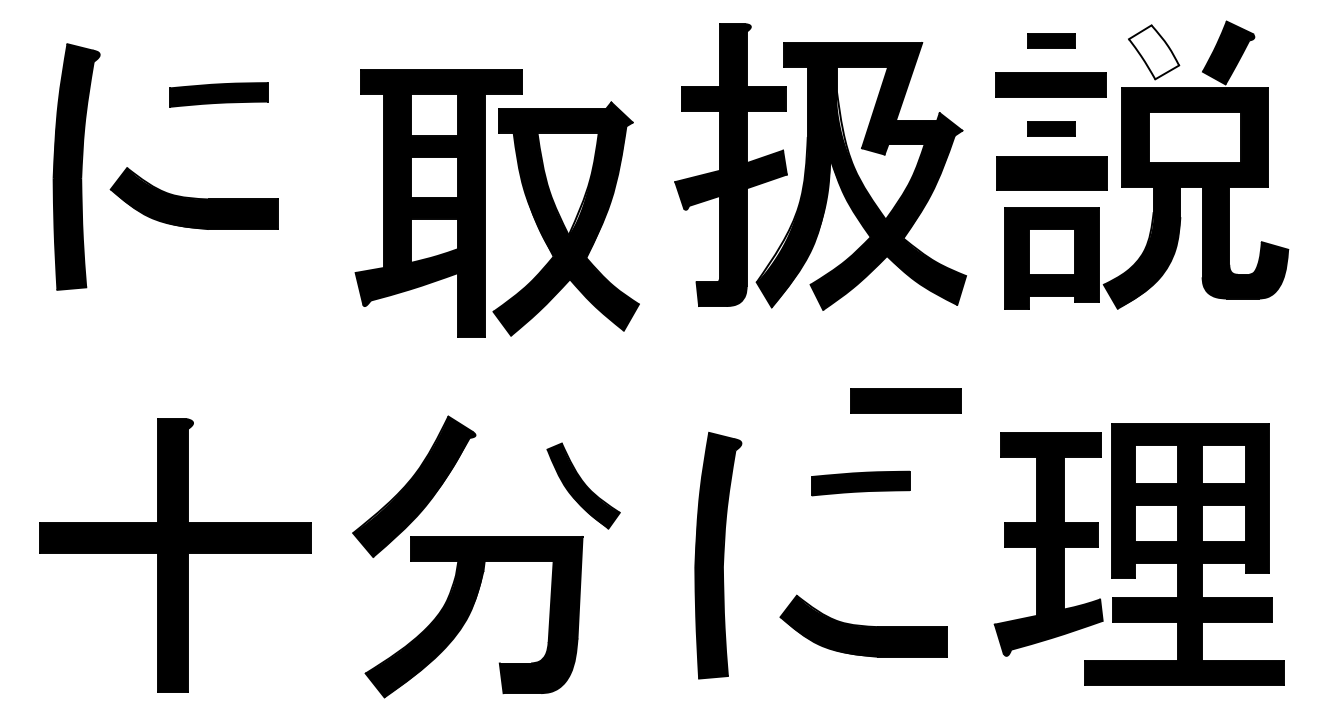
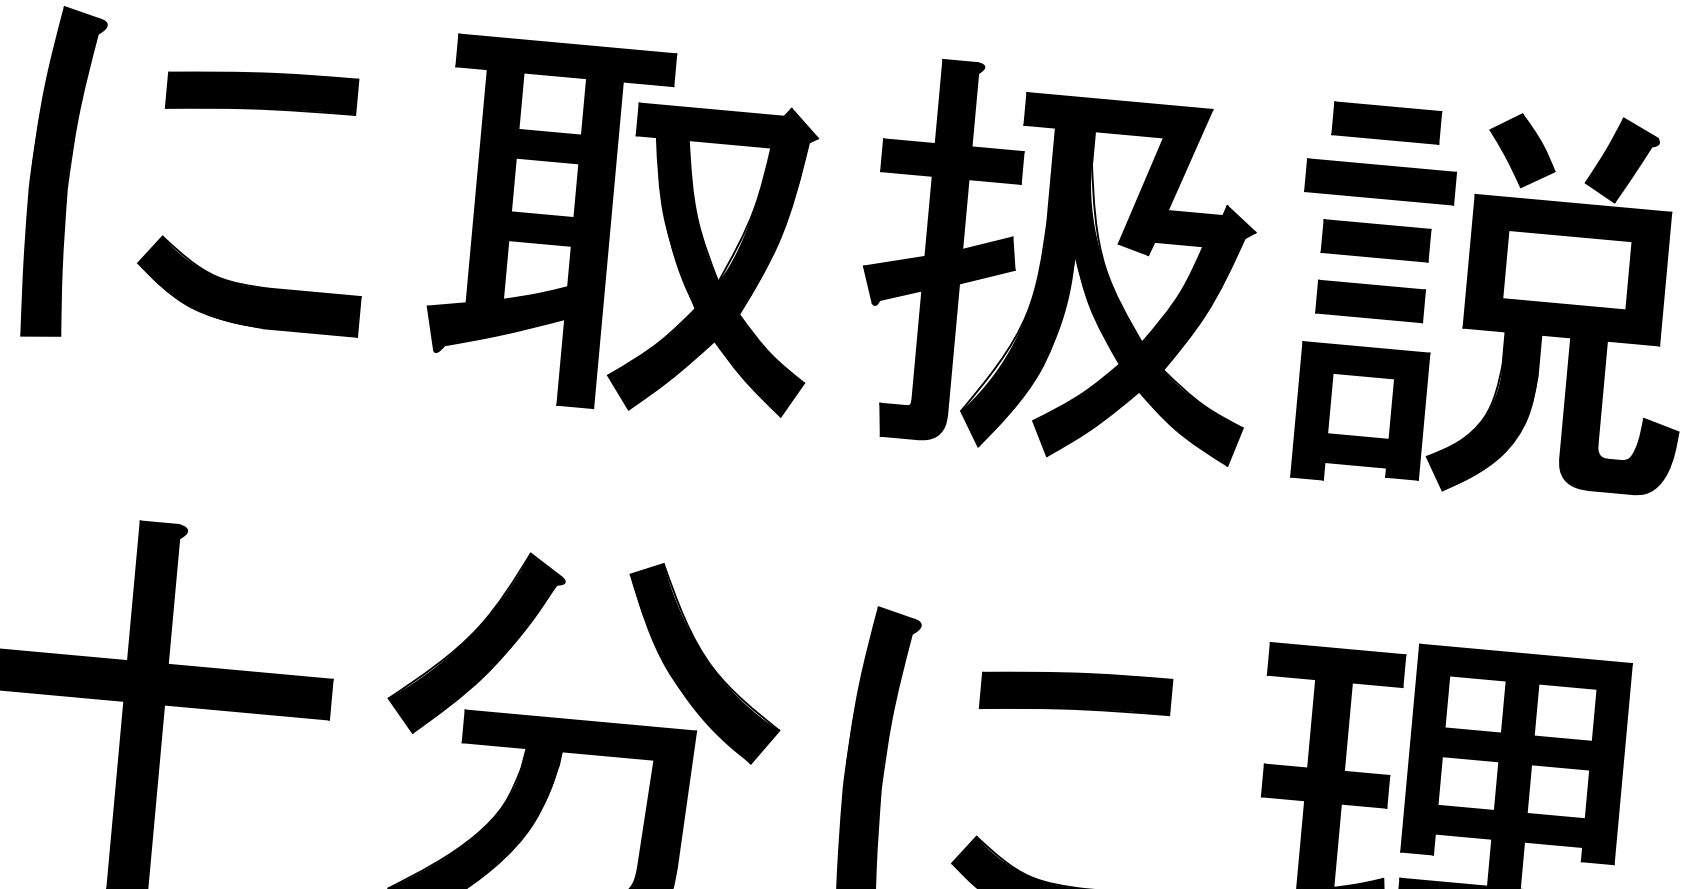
part: (1051, 40) -> (1386, 122), size x1.67
fill: (1153, 52) -> (1521, 150), added
part: (218, 94) -> (261, 93), size x1.43
part: (1051, 128) -> (1375, 240), size x1.67
part: (1051, 173) -> (1370, 300), size x0.71
part: (193, 198) -> (247, 285), moved
part: (485, 203) -> (610, 229), moved
part: (905, 400) -> (1146, 587), removed
part: (860, 483) -> (1075, 693), size x1.43
part: (583, 485) -> (703, 662), size x1.67

